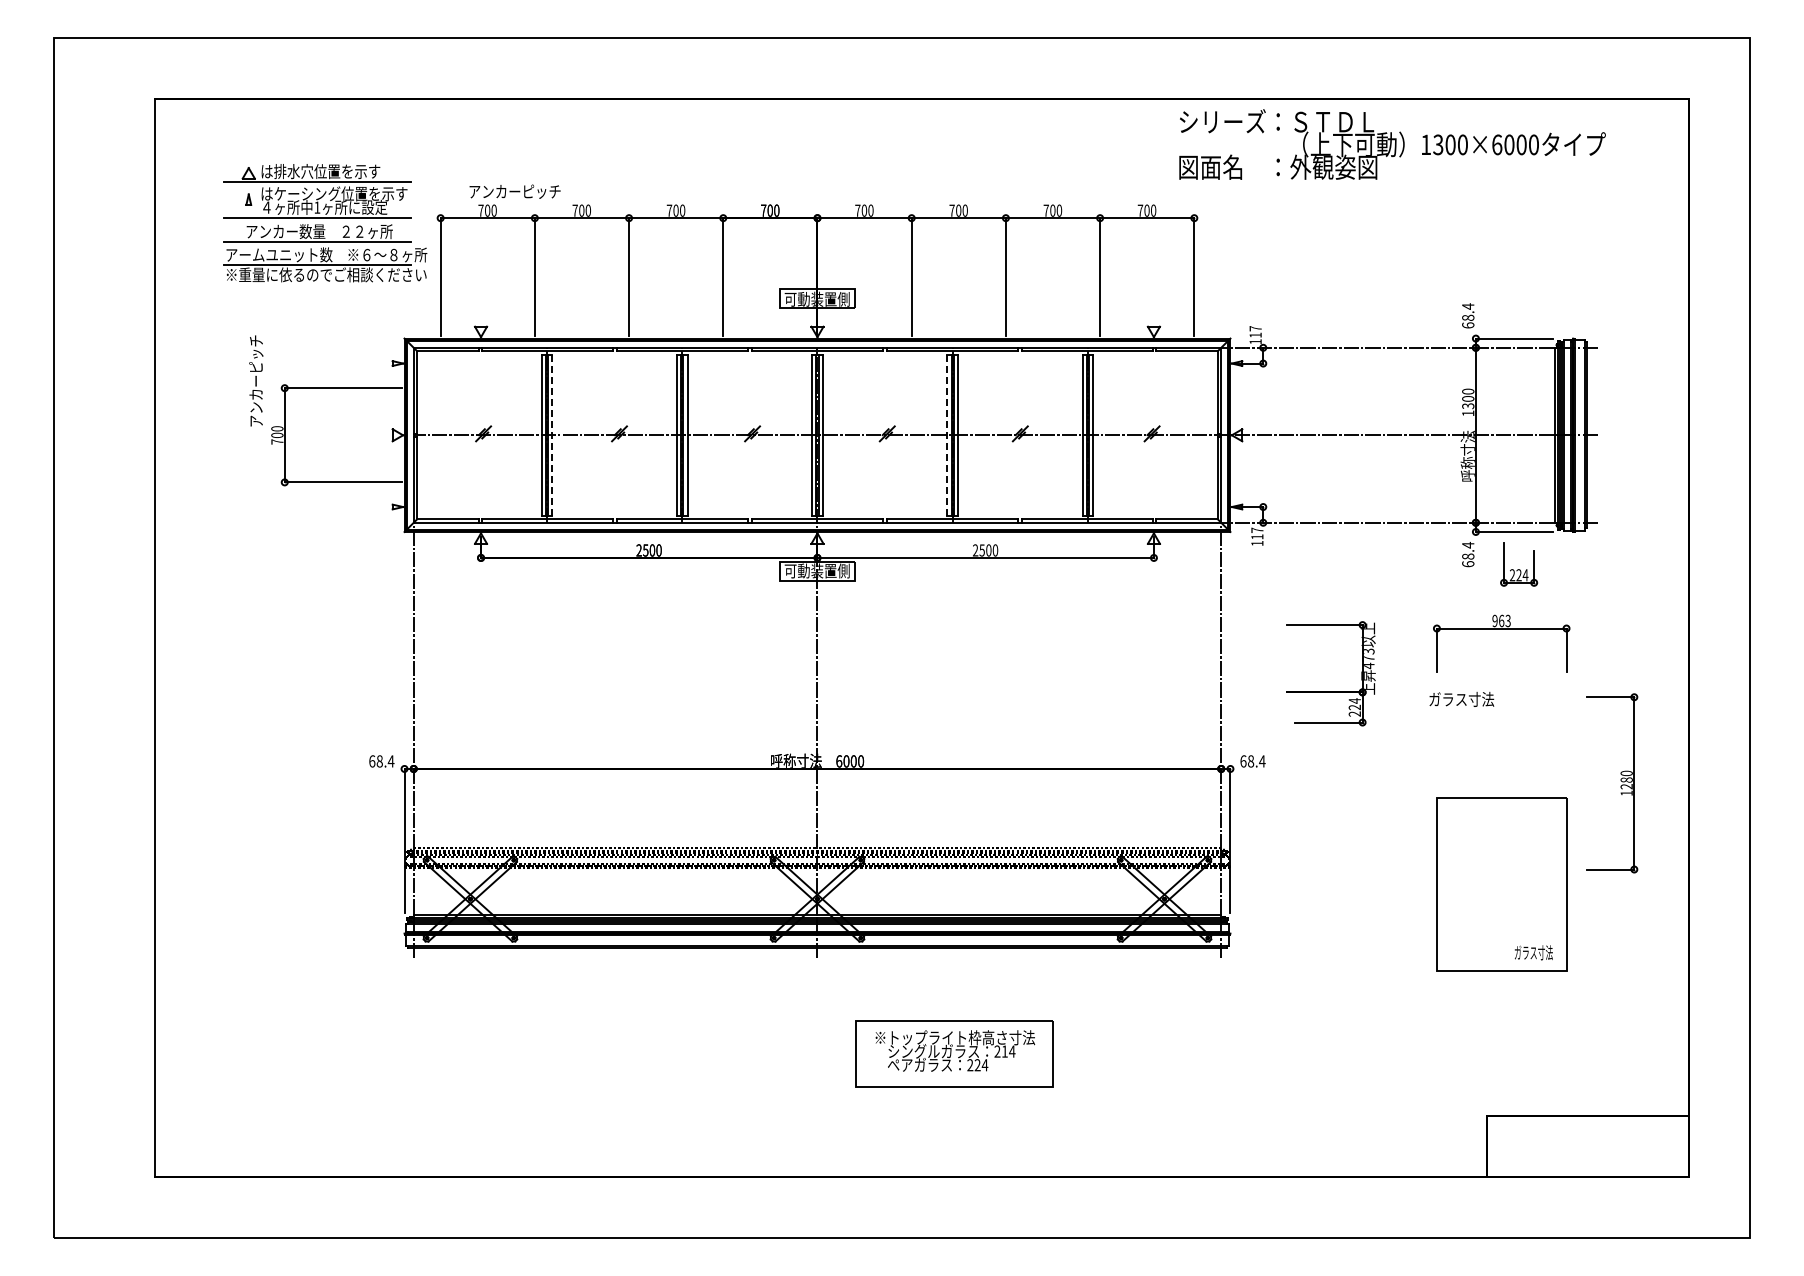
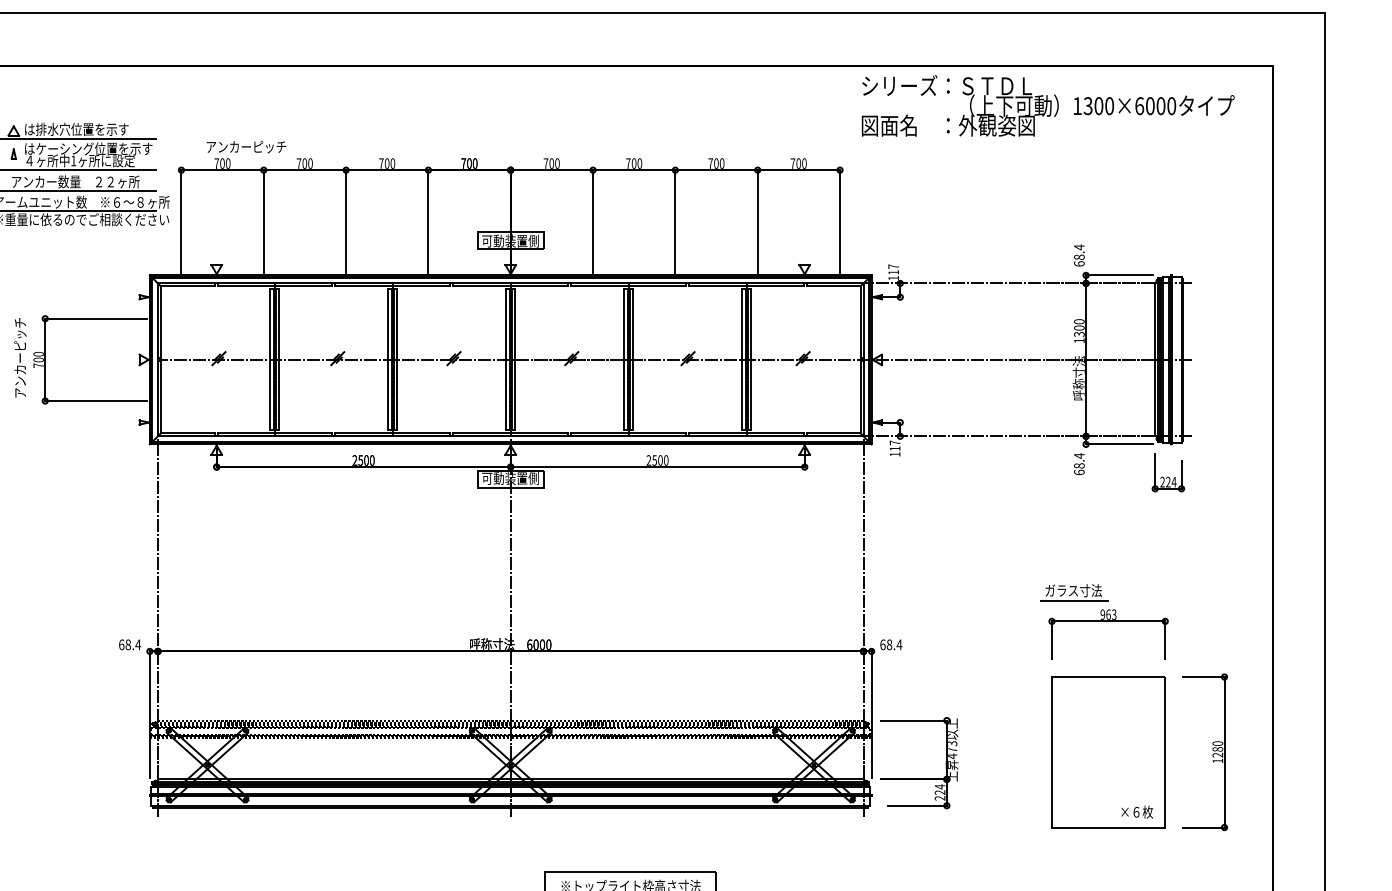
text: (1392, 144) -> (1048, 105), moved
text: (256, 380) -> (20, 357), moved
line: (552, 435) -> (279, 360), dashed -> solid
line: (947, 435) -> (624, 360), dashed -> solid
part: (1519, 564) -> (1168, 472), moved
part: (1501, 629) -> (1108, 622), moved
part: (1330, 691) -> (918, 778), moved
line: (1462, 711) -> (1074, 601), added
part: (1620, 780) -> (1212, 749), moved
text: (1533, 952) -> (1136, 811), ガラス寸法 -> ×６枚

